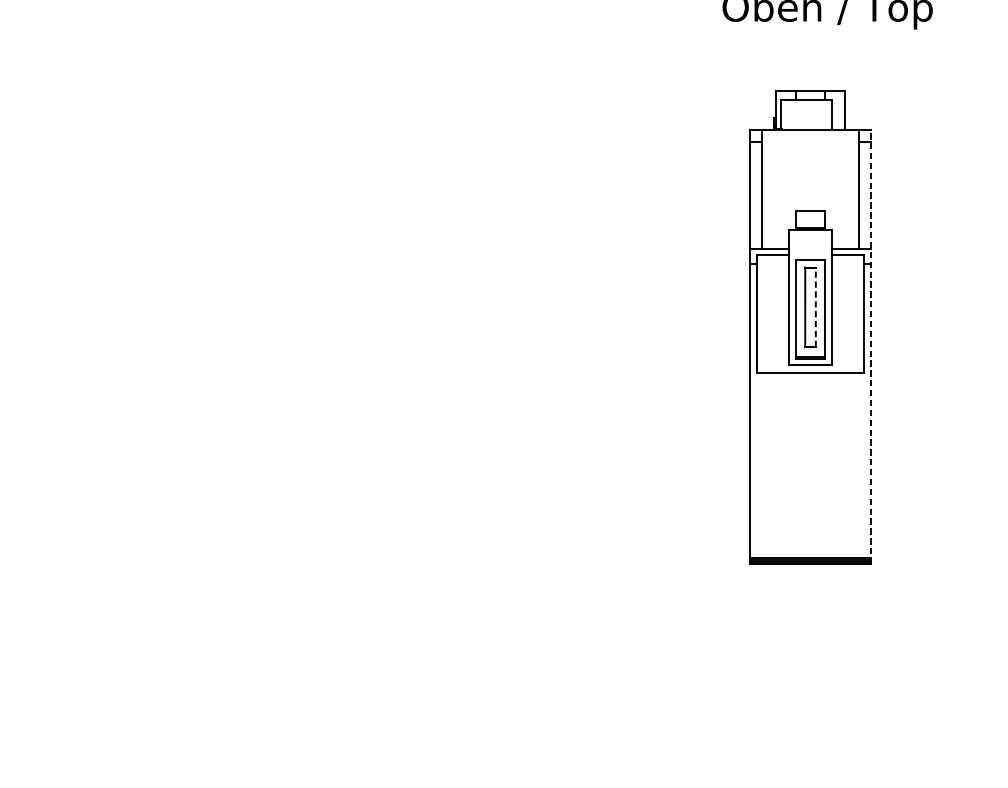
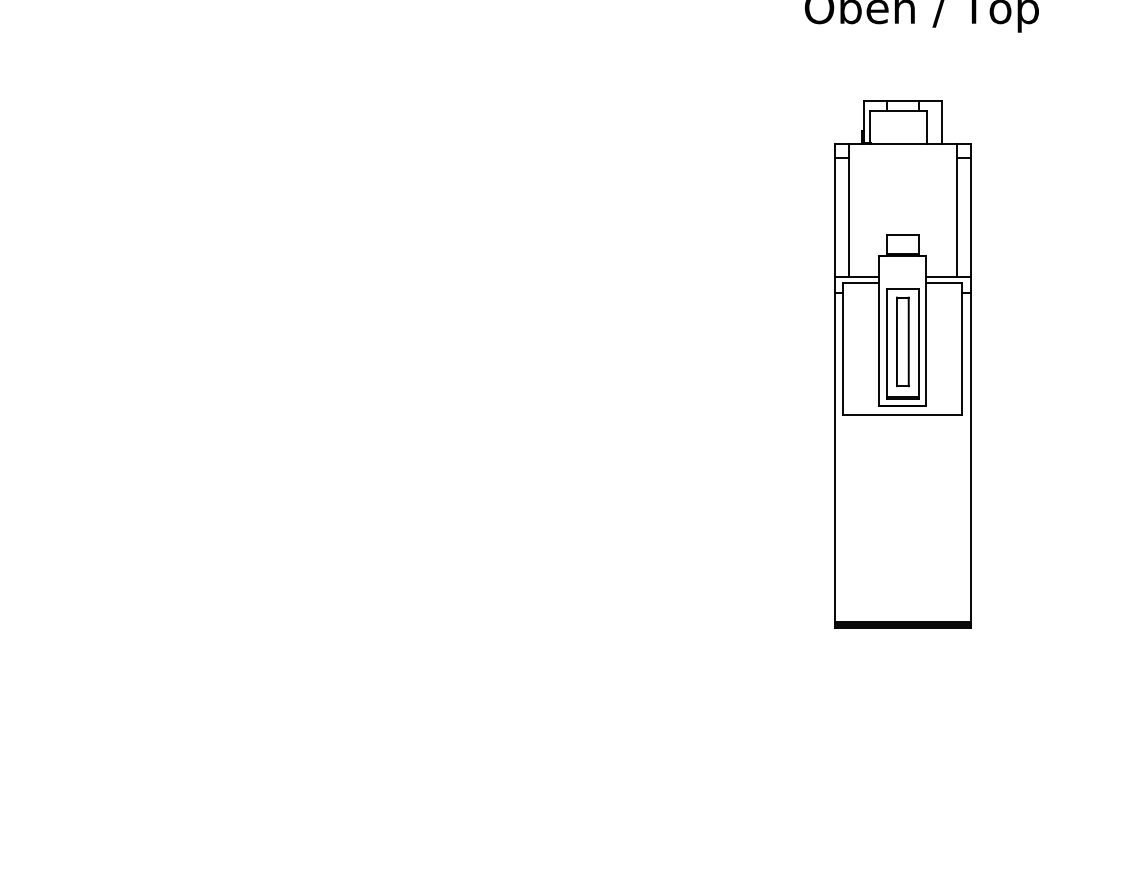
line: (815, 306) -> (908, 341), dashed -> solid
line: (871, 346) -> (970, 385), dashed -> solid

